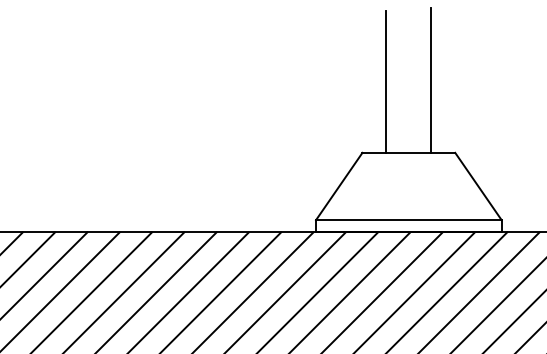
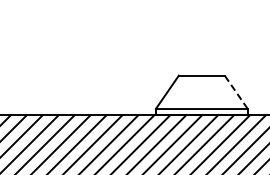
line: (430, 79) -> (212, 39), removed
line: (385, 81) -> (190, 40), removed
line: (477, 185) -> (235, 91), solid -> dashed

